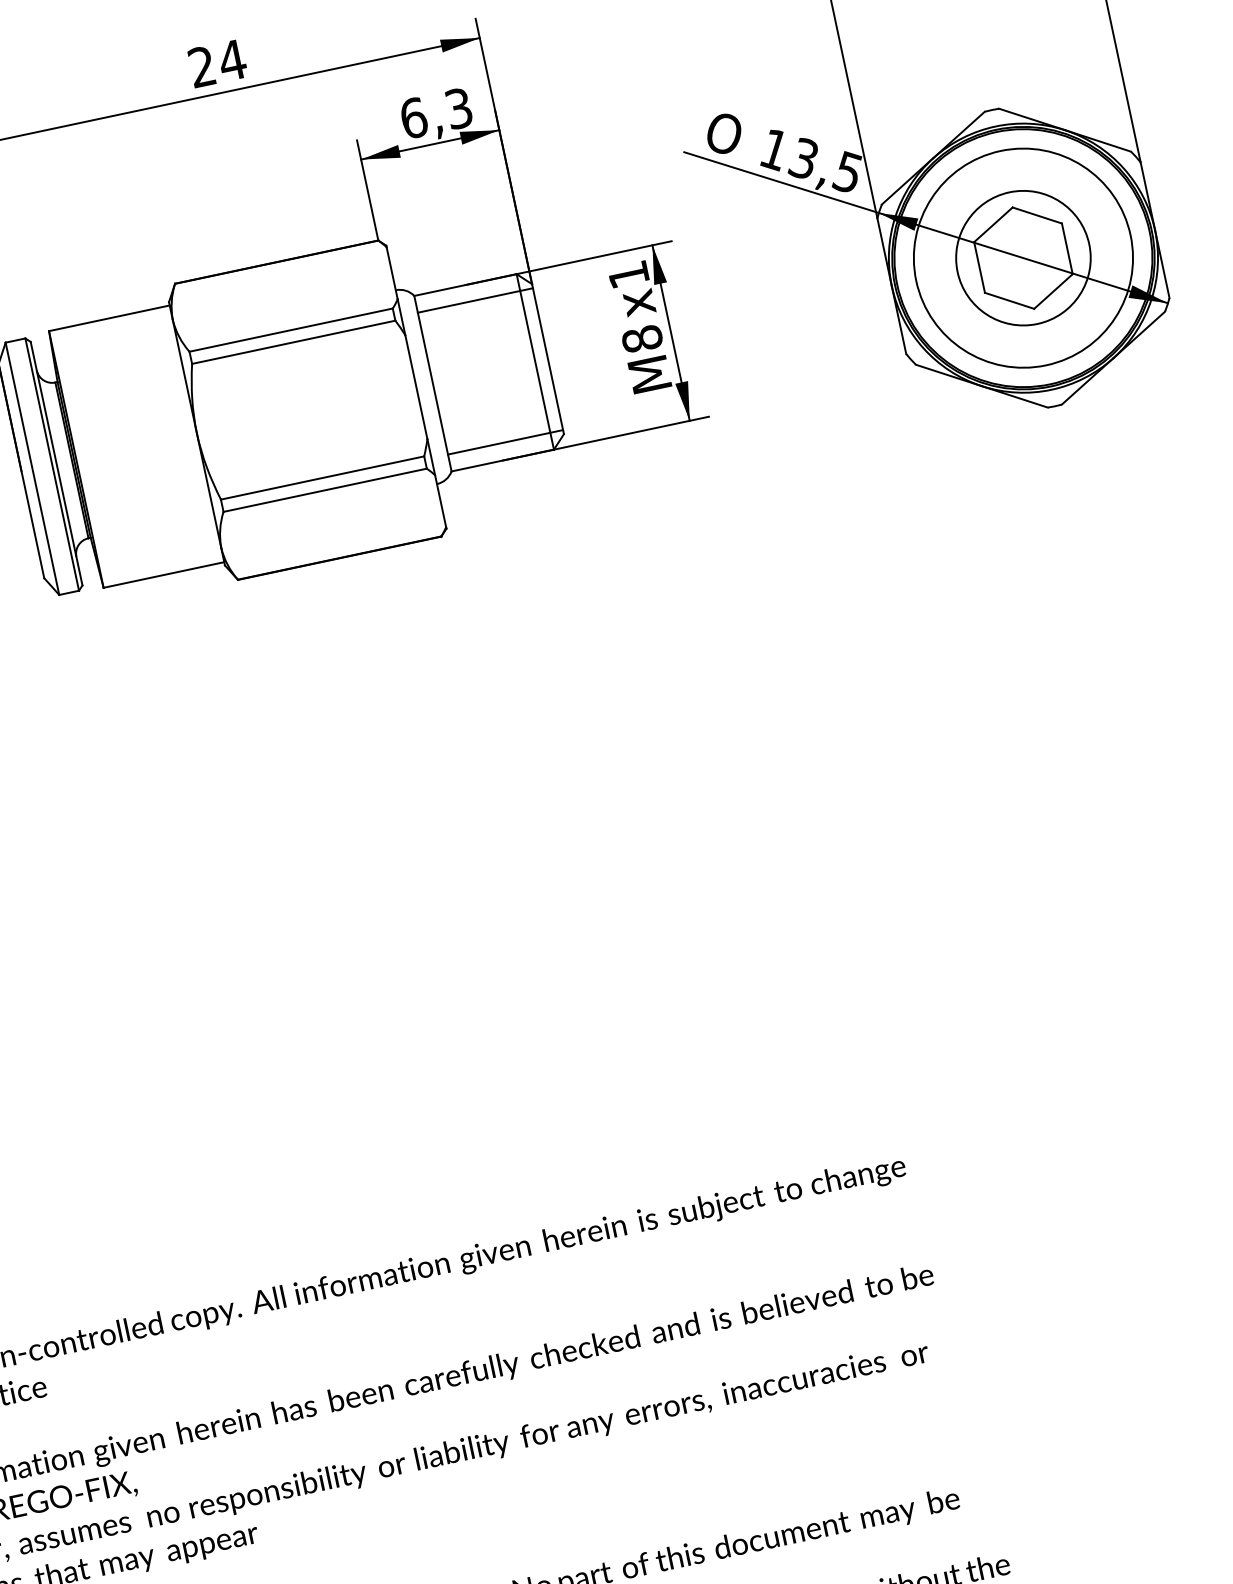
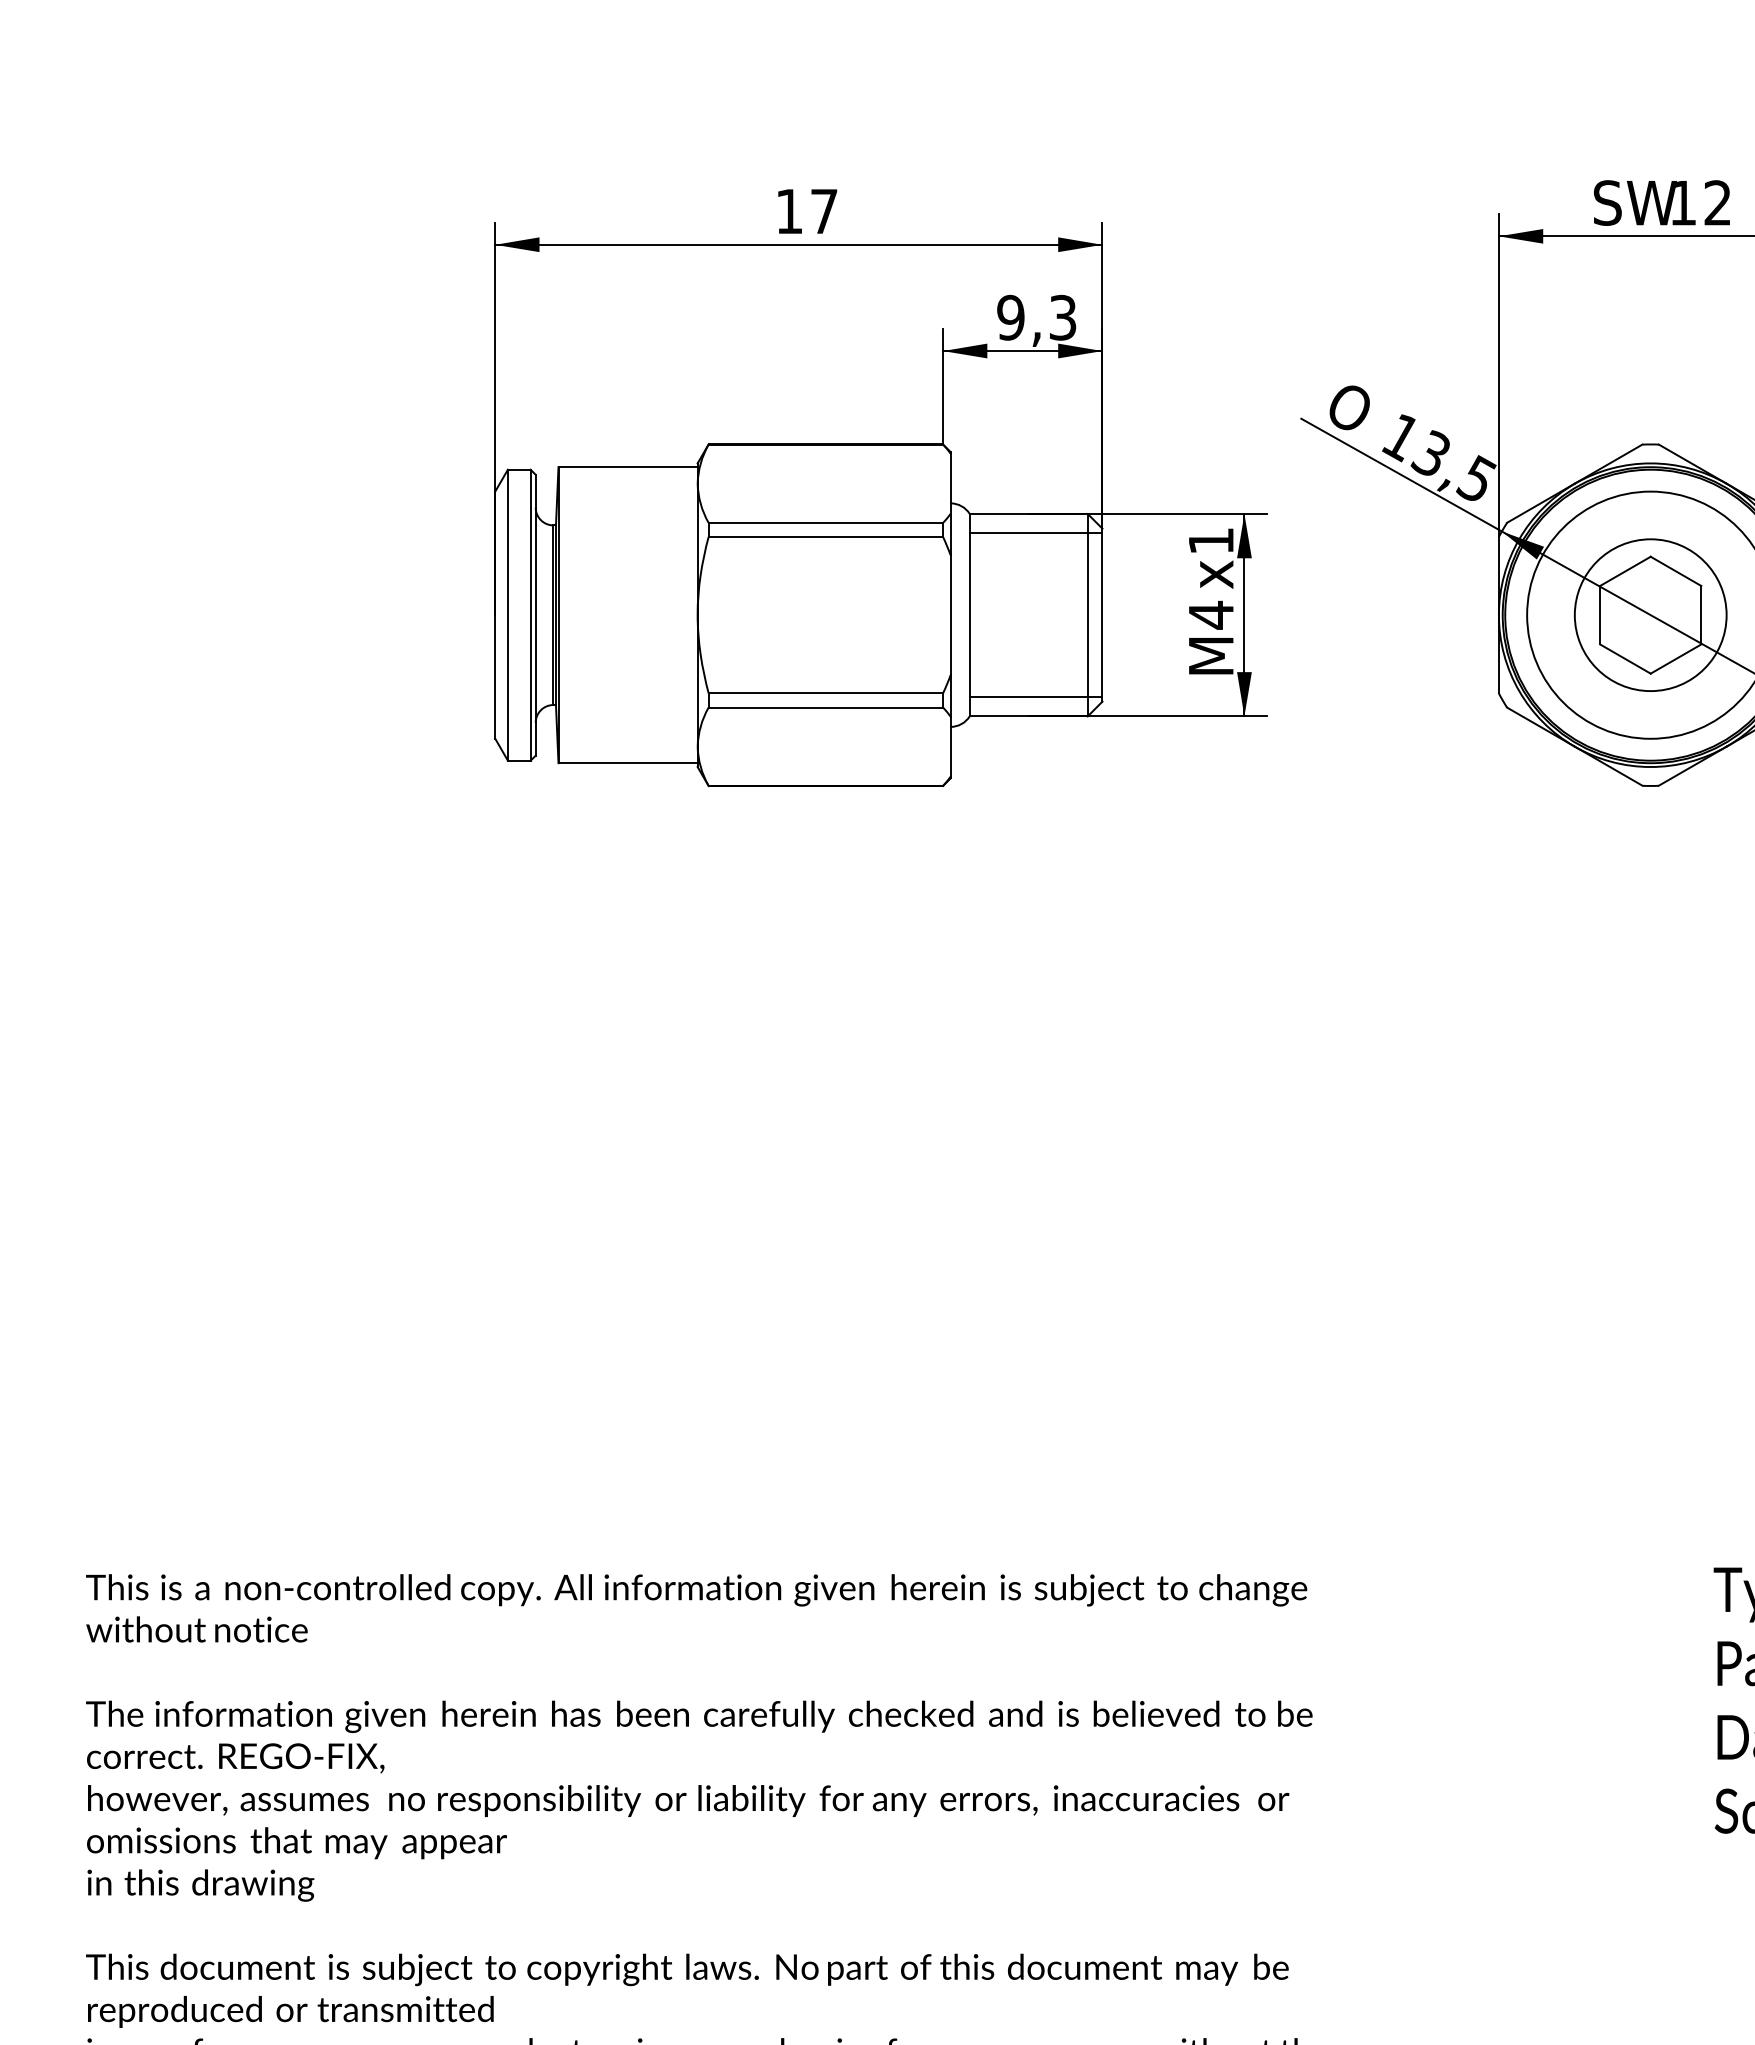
text: (217, 62) -> (807, 210), 24 -> 17
text: (413, 118) -> (1010, 317), 6,3 -> 9,3
text: (642, 338) -> (1211, 614), M8 -> M4

